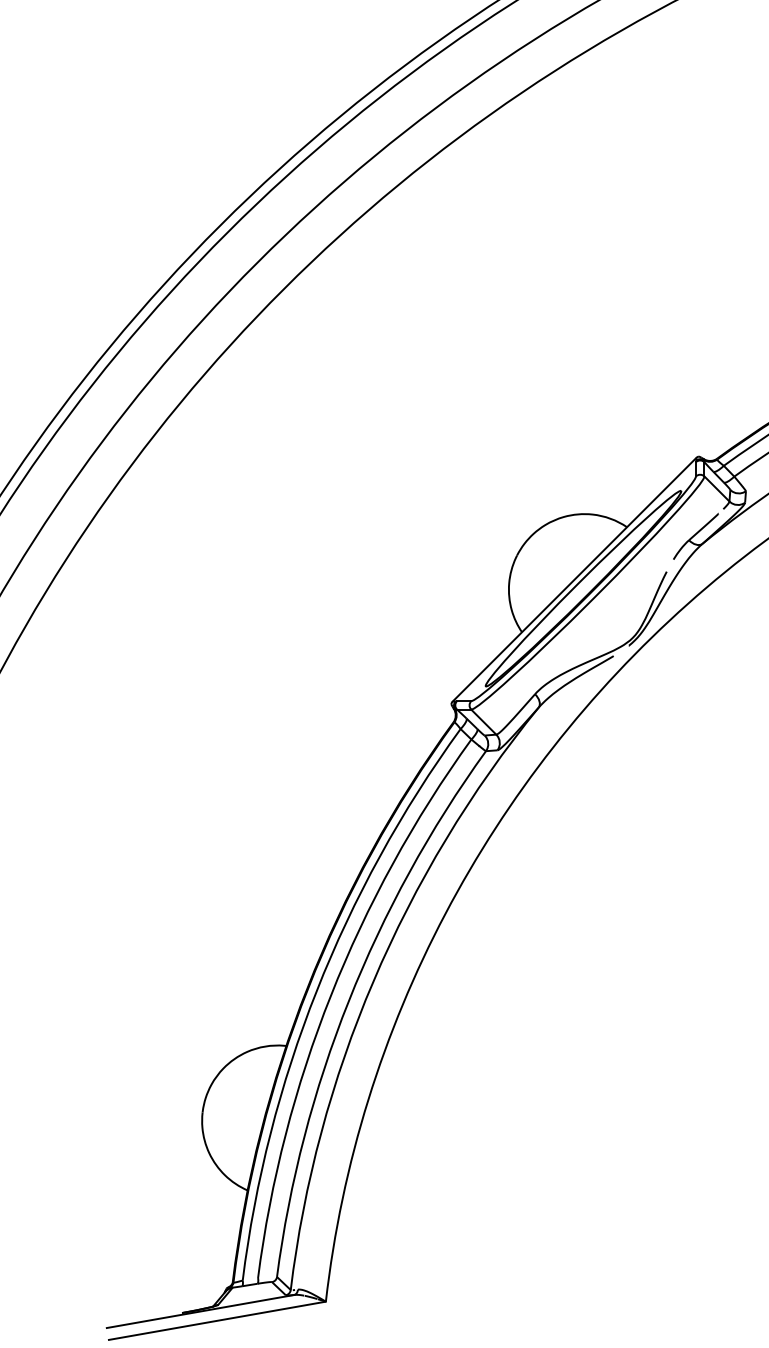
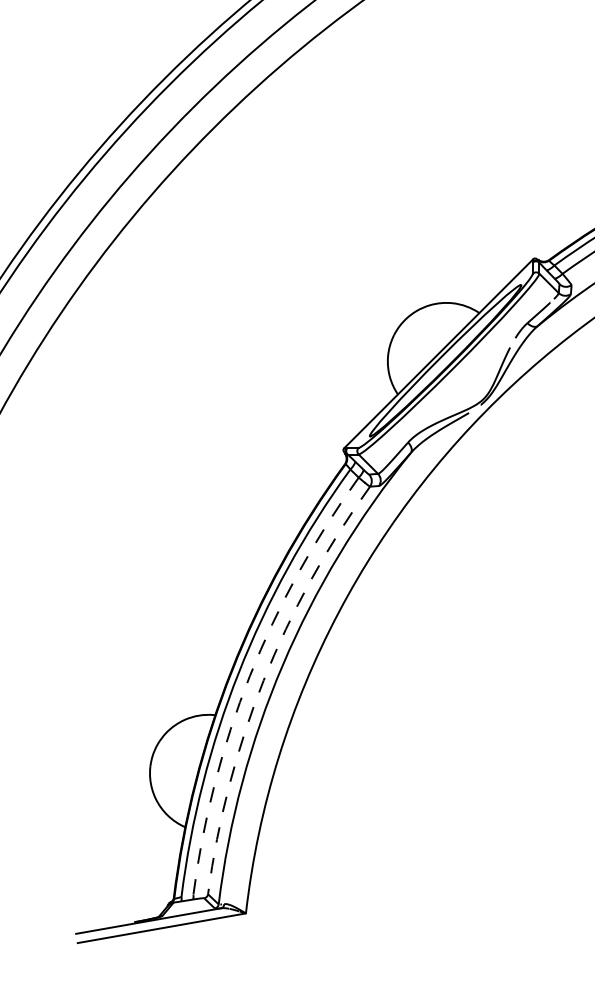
arc: (331, 995) -> (250, 676), solid -> dashed
arc: (348, 1001) -> (263, 680), solid -> dashed

